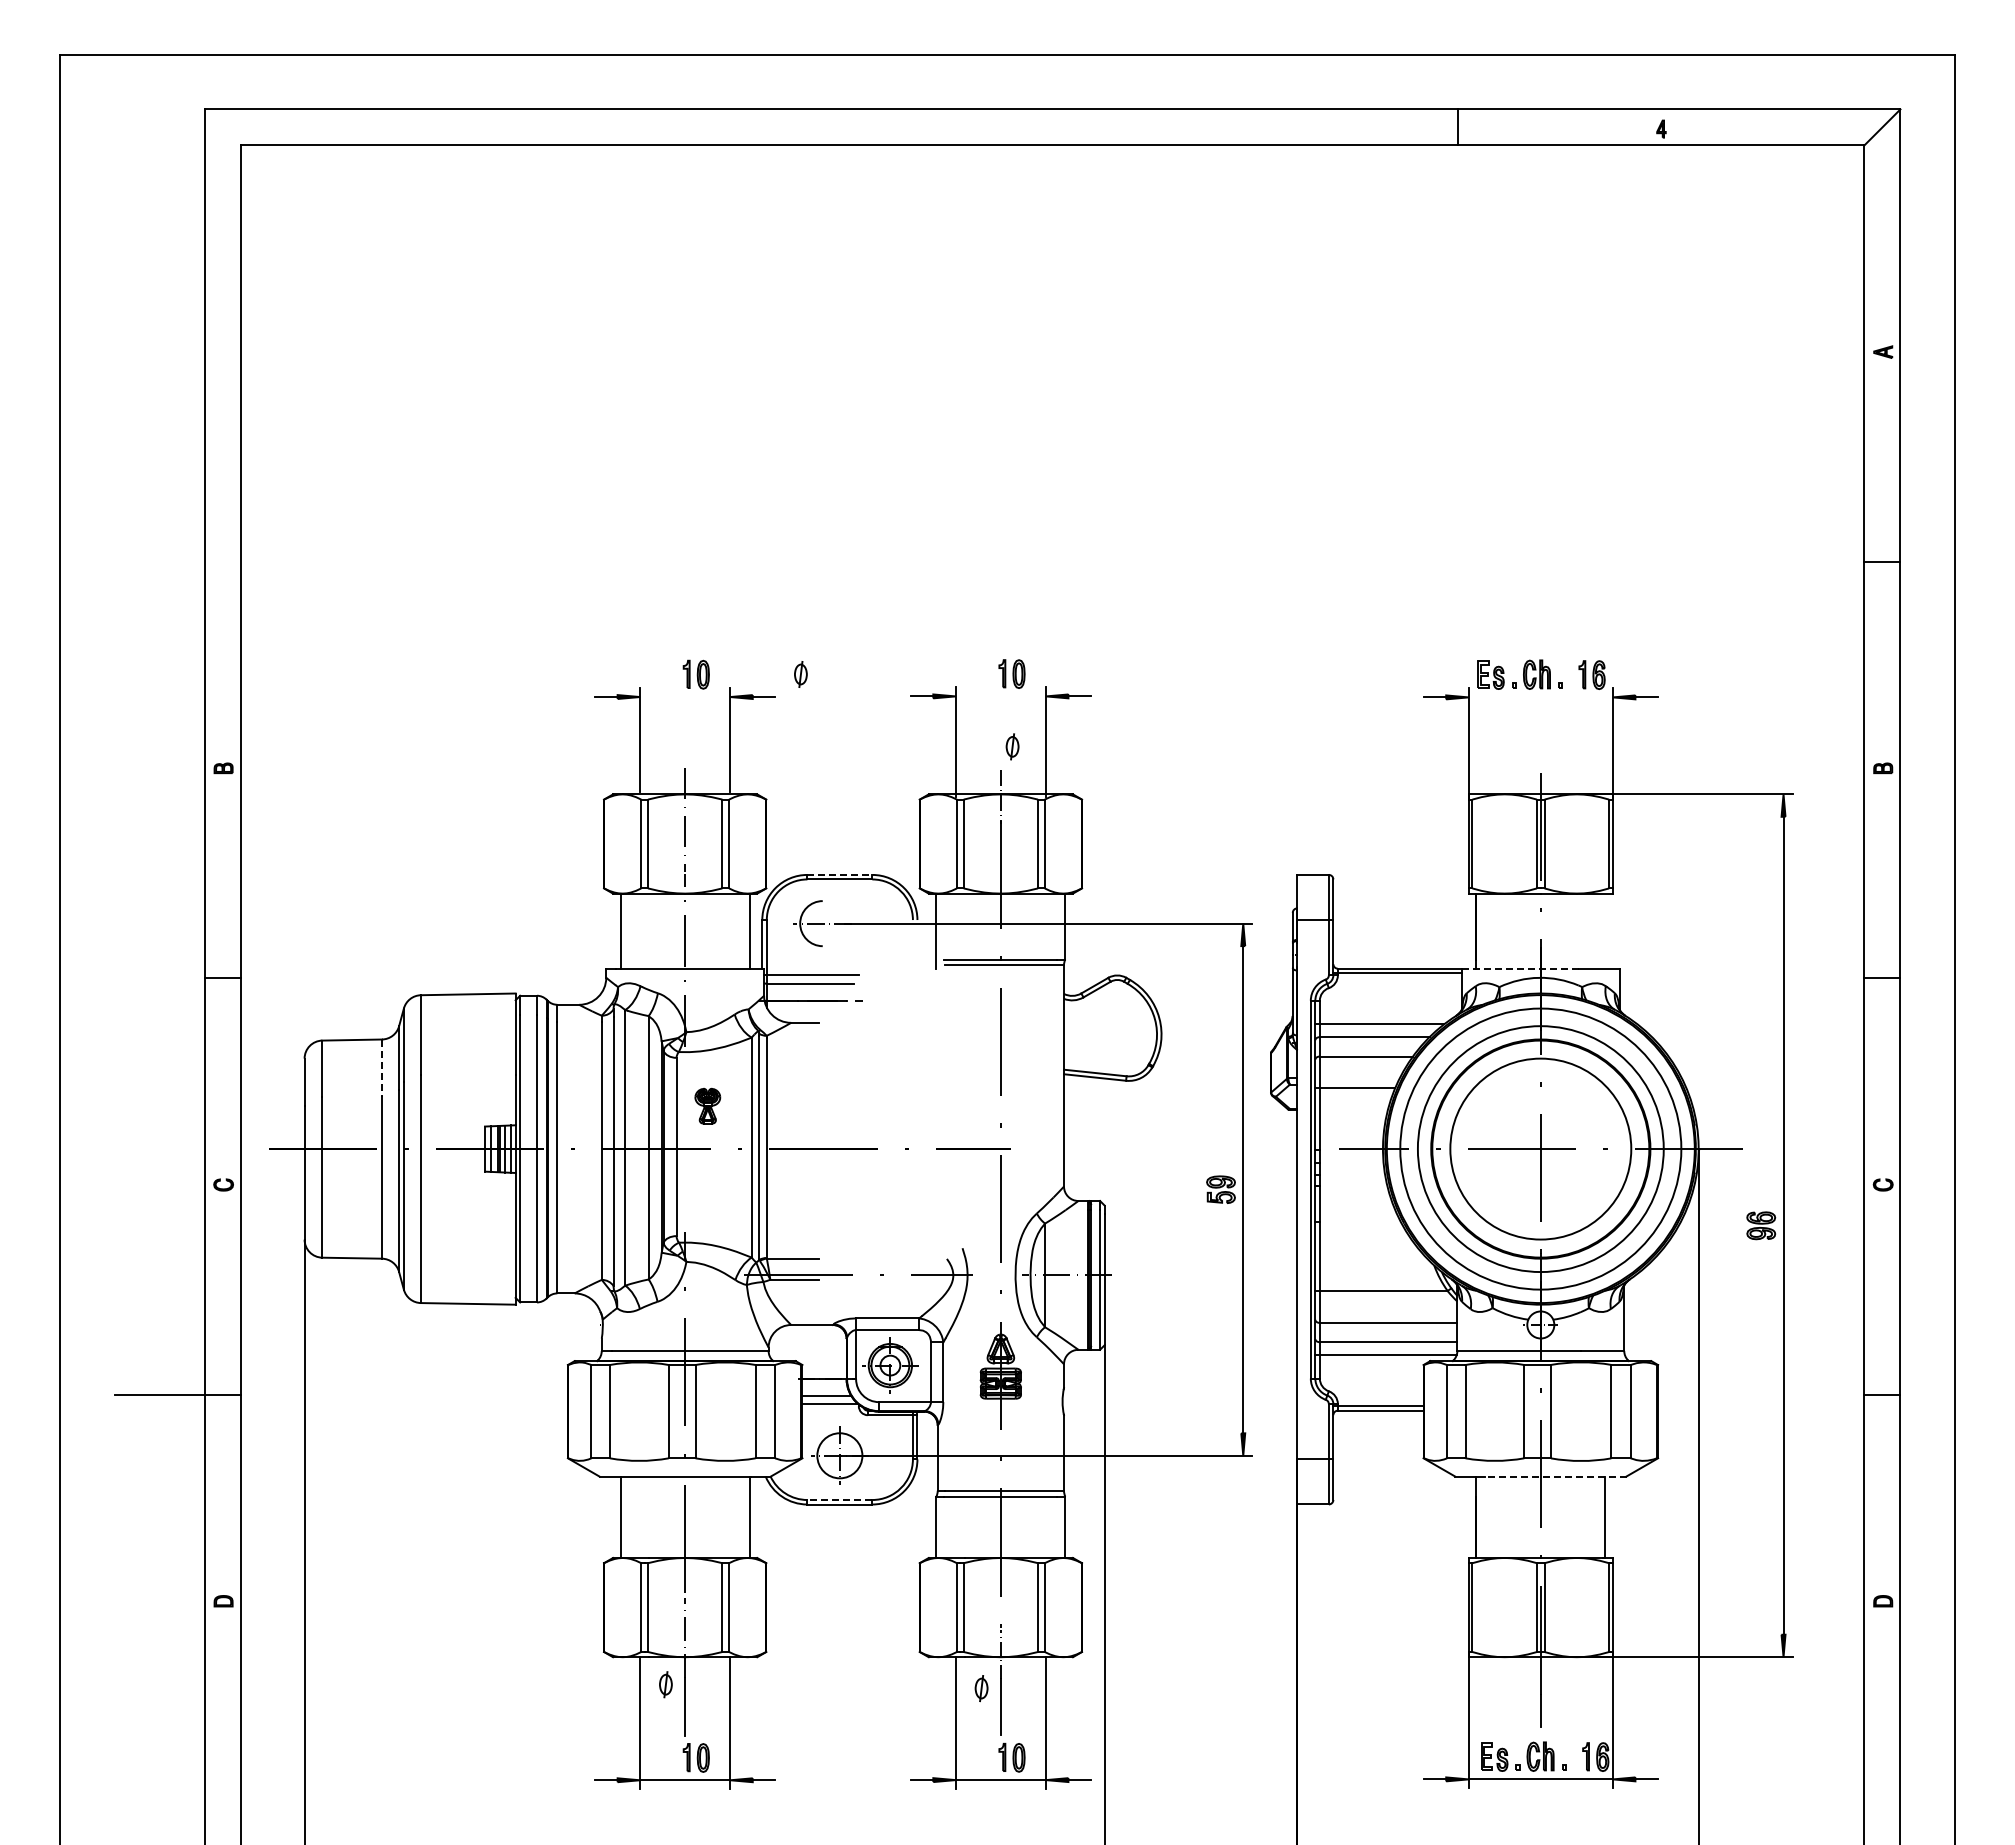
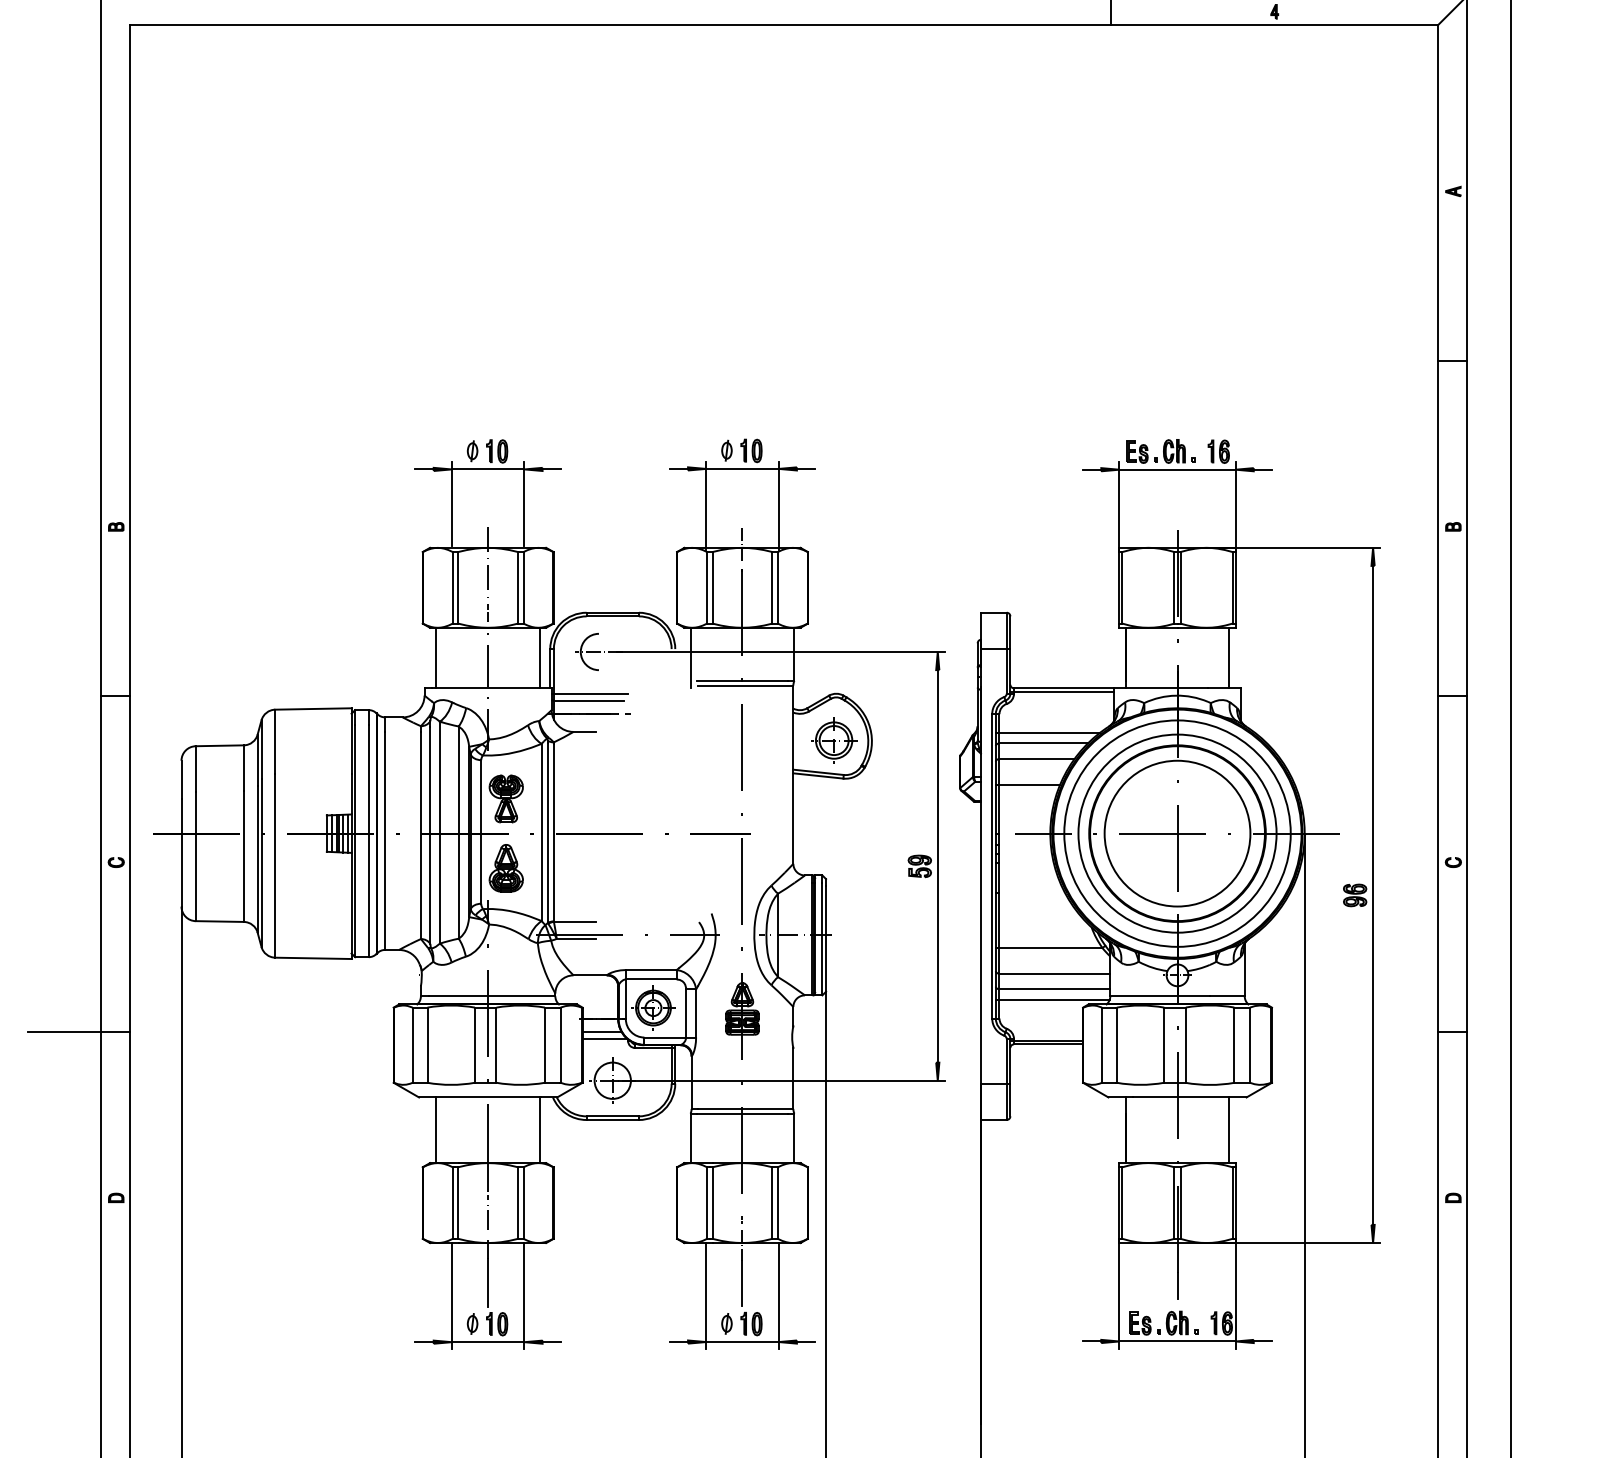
part: (800, 674) -> (472, 451), moved
line: (1000, 696) -> (742, 468), added
line: (685, 697) -> (488, 469), added
line: (1540, 697) -> (1177, 469), added
part: (1012, 746) -> (726, 450), moved
line: (840, 874) -> (613, 612), dashed -> solid
line: (1605, 930) -> (1229, 657), added
line: (1520, 968) -> (1161, 688), dashed -> solid
part: (1114, 1033) -> (834, 740), added
line: (382, 1068) -> (244, 768), dashed -> solid
part: (707, 1106) -> (506, 799), size x1.67
part: (707, 1191) -> (506, 867), added
line: (1555, 1476) -> (1189, 1097), dashed -> solid
line: (839, 1500) -> (612, 1116), dashed -> solid
part: (665, 1684) -> (472, 1323), moved
part: (981, 1688) -> (726, 1323), moved

